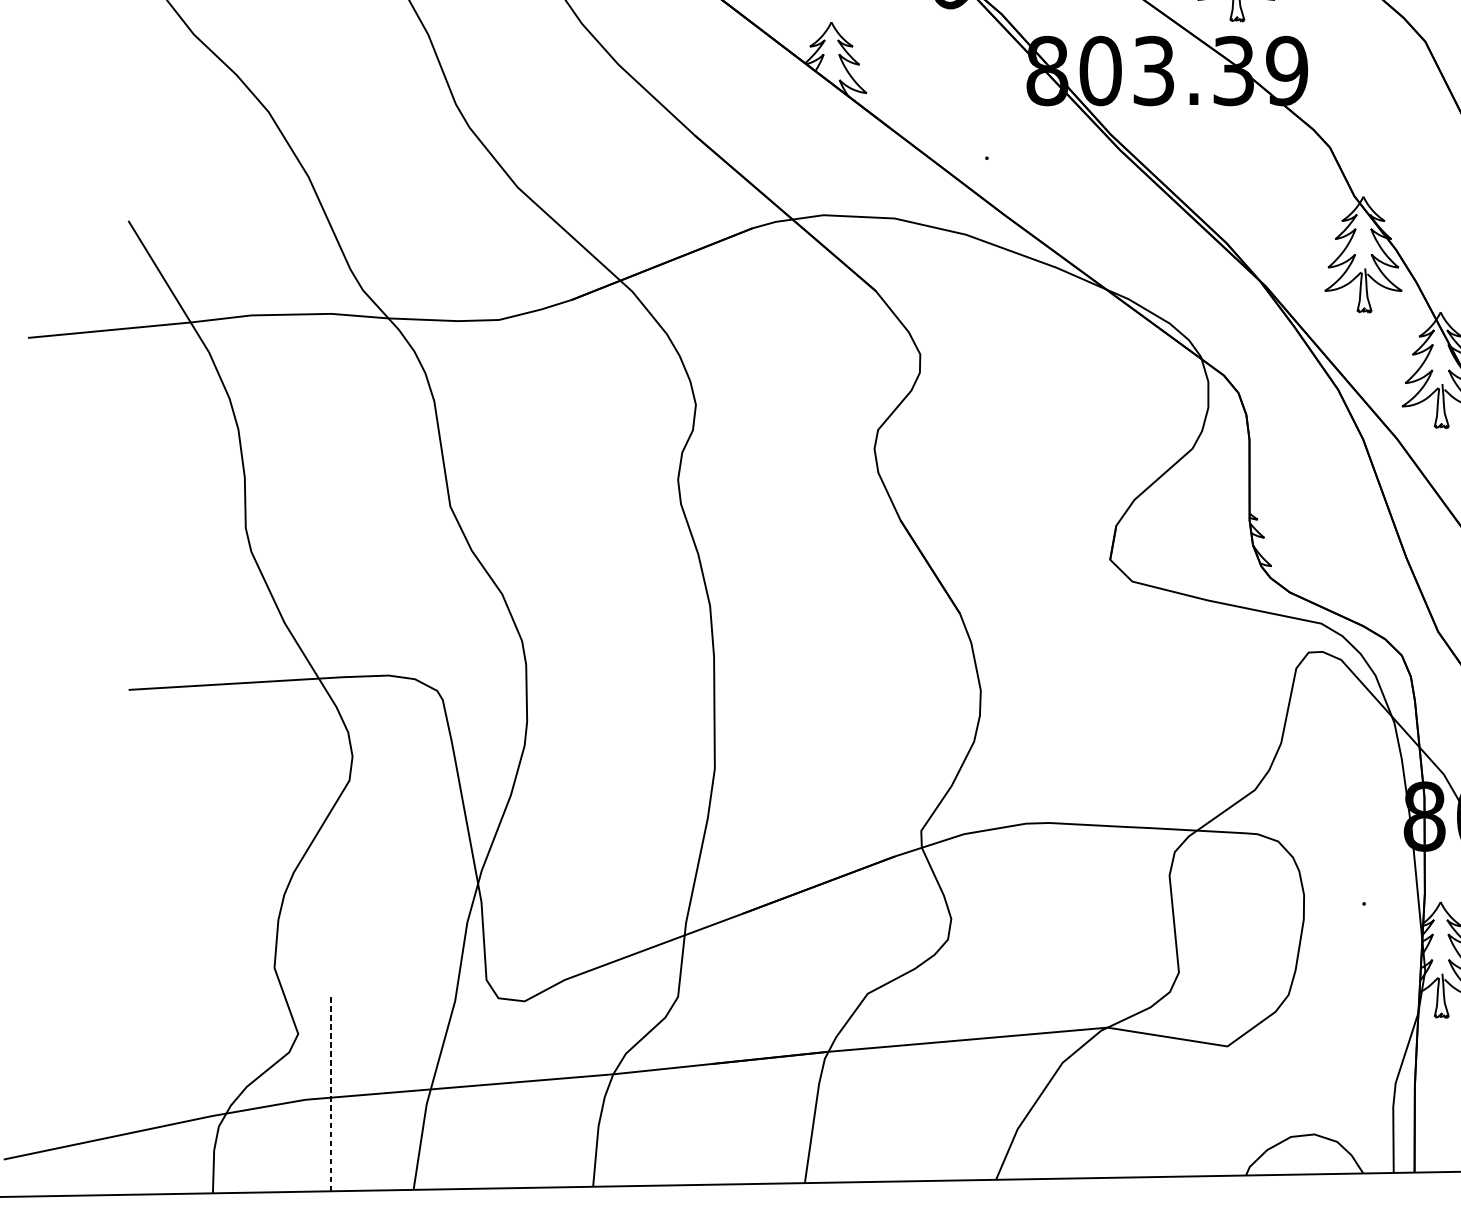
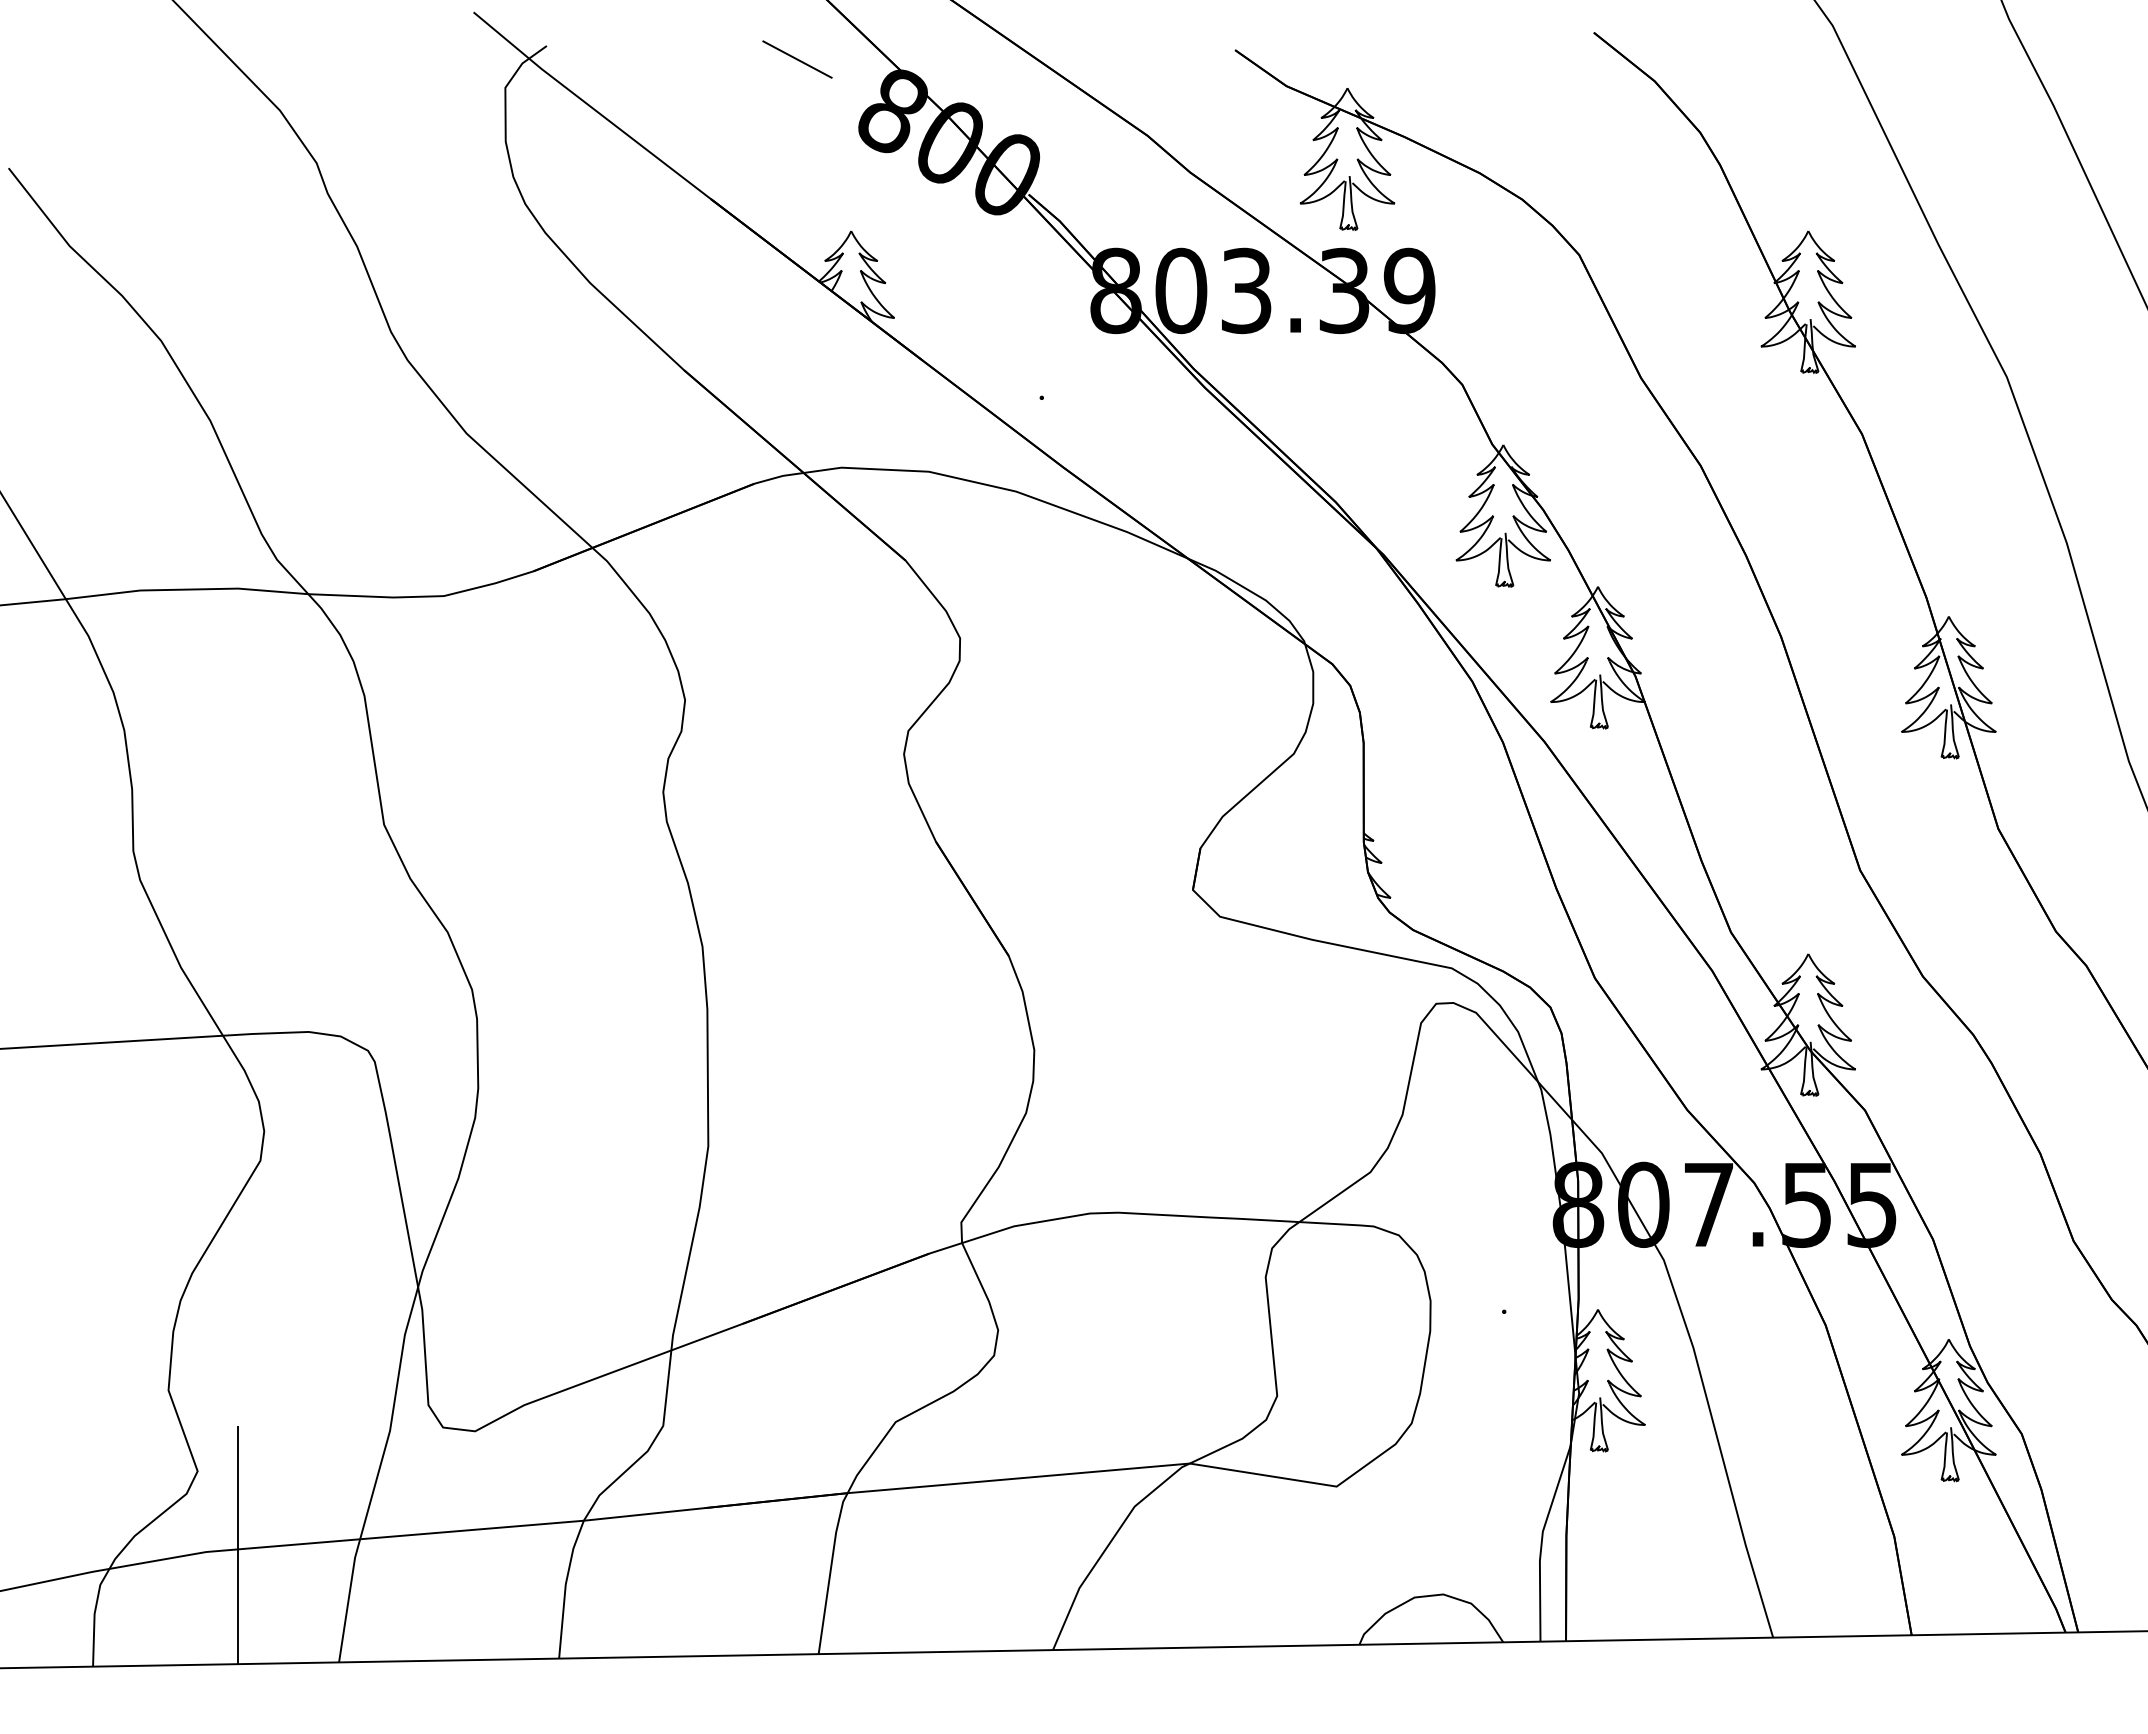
line: (330, 1094) -> (237, 1545), dashed -> solid

